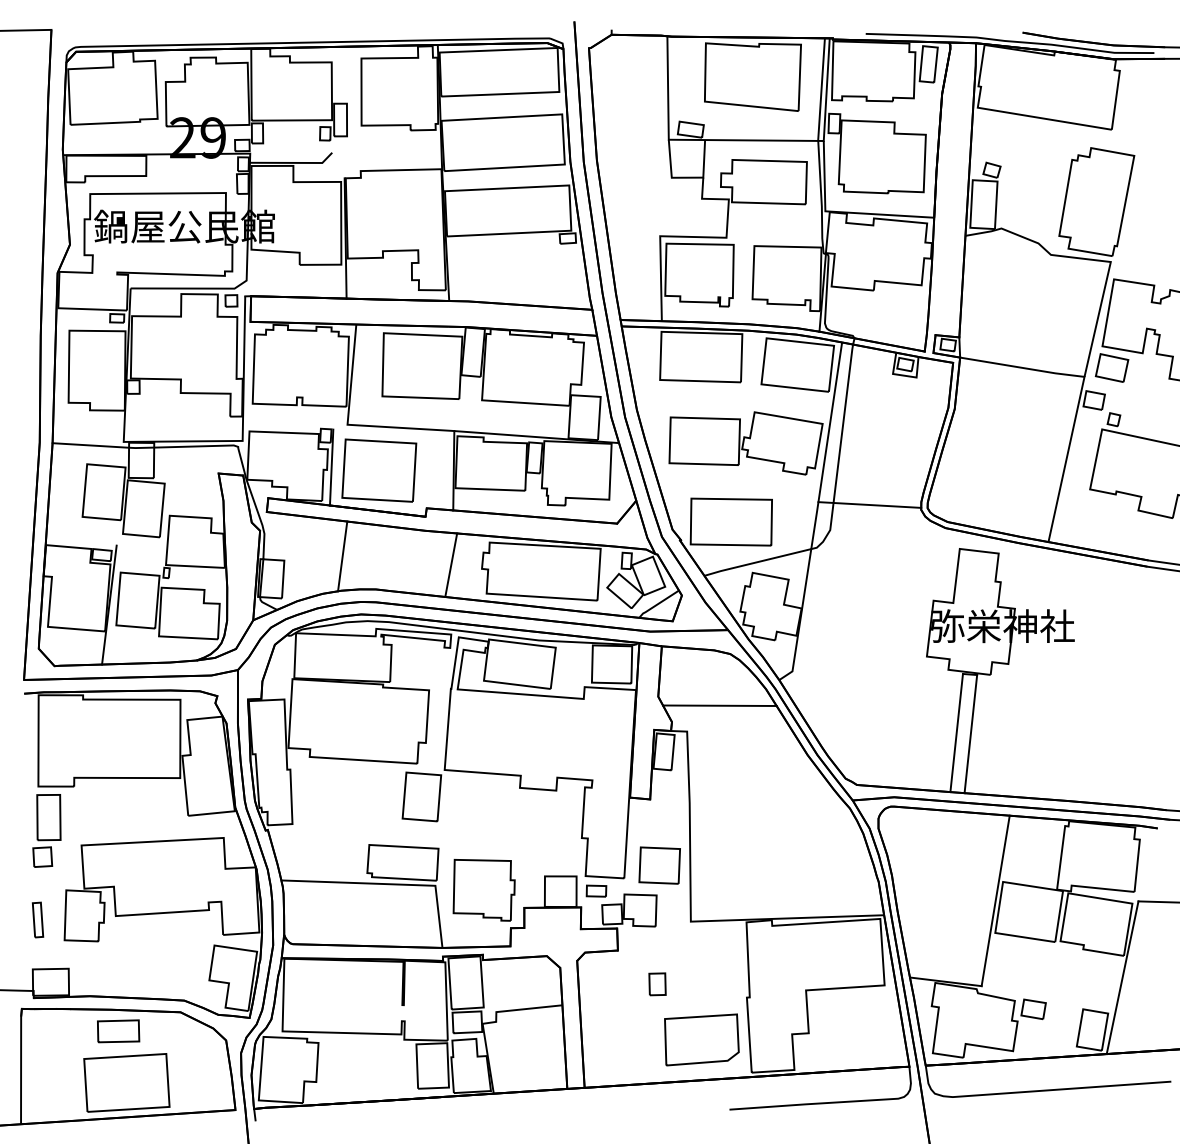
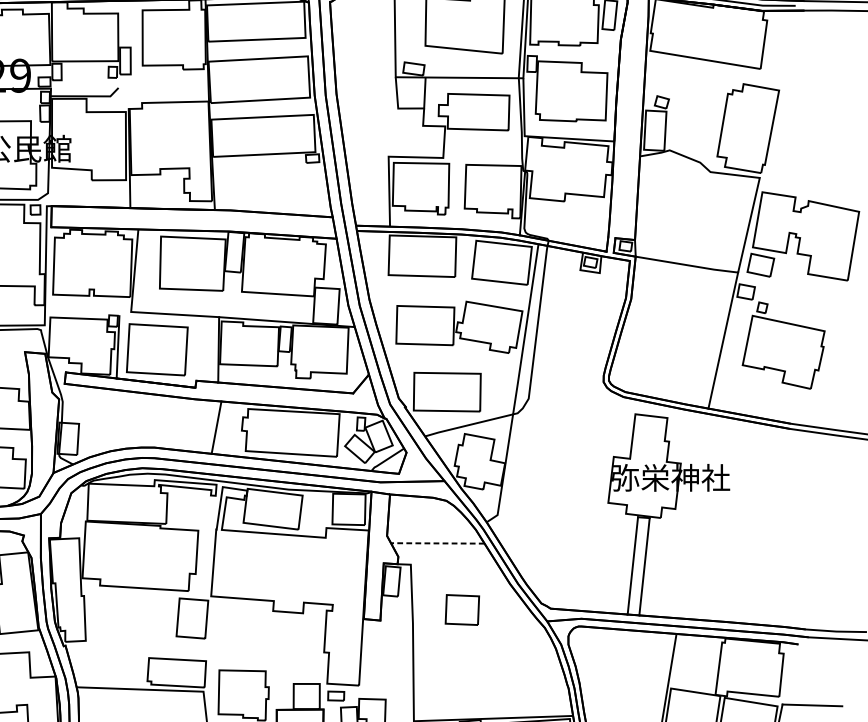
line: (869, 504) -> (561, 377), removed
line: (342, 556) -> (127, 420), removed
line: (719, 705) -> (437, 543), solid -> dashed
part: (659, 865) -> (462, 609), moved

